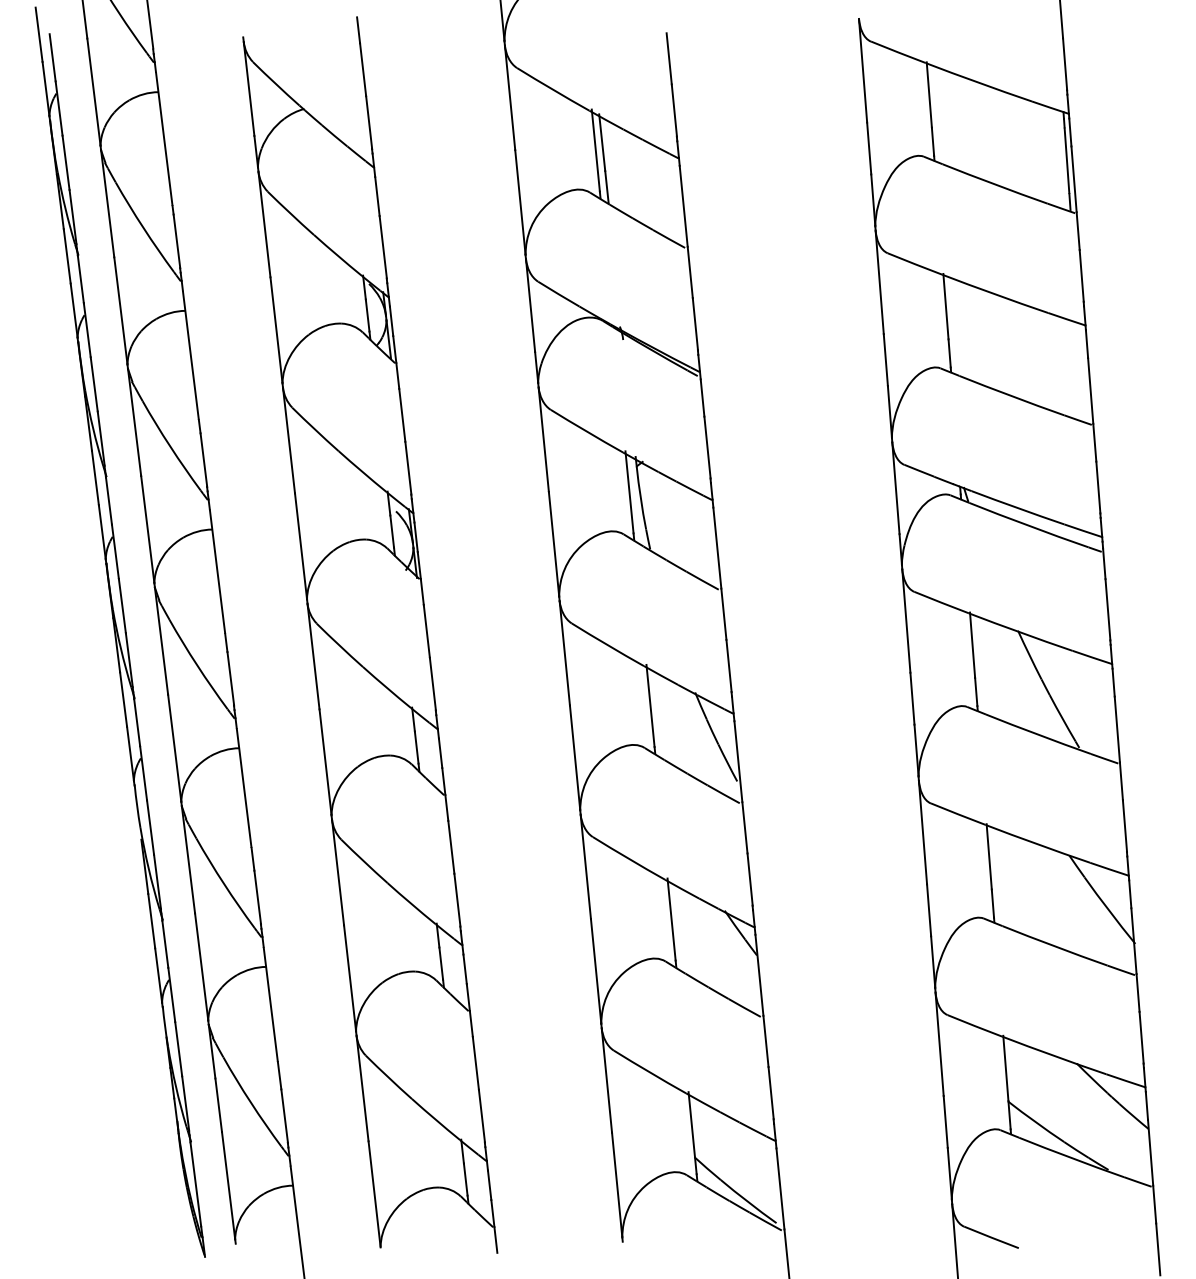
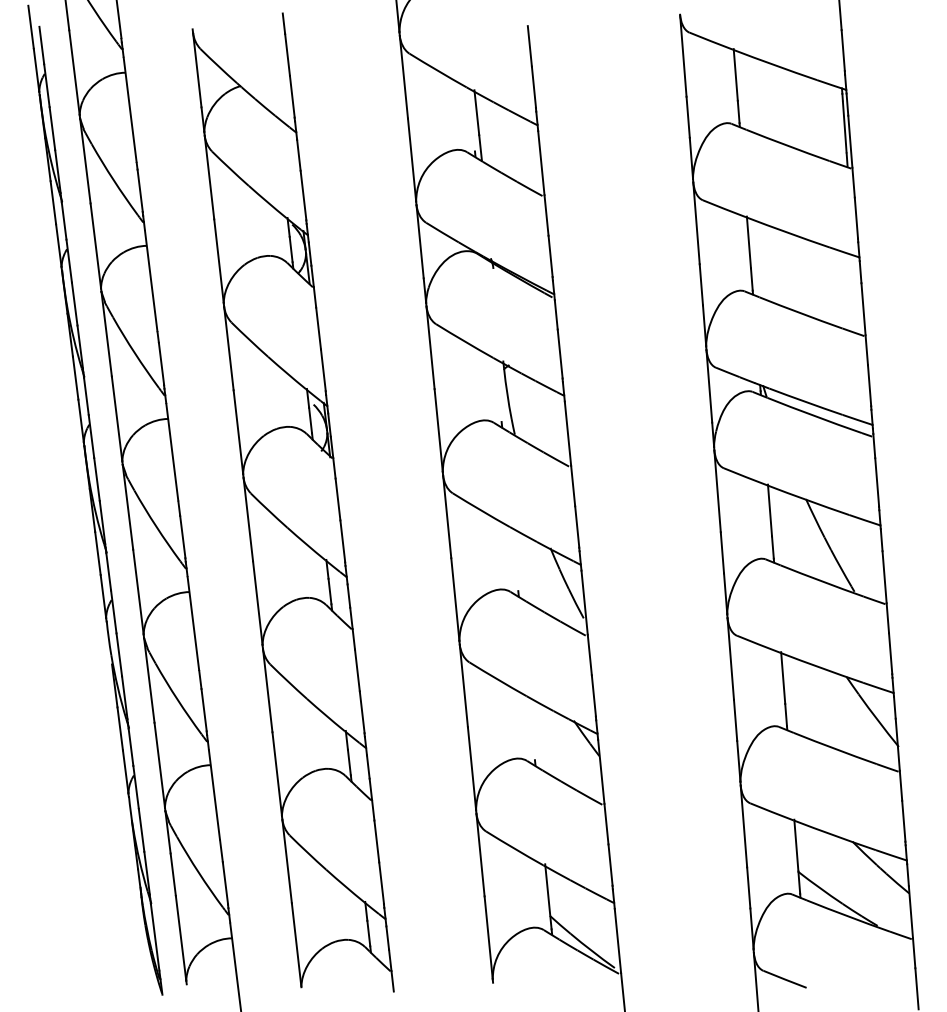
line: (595, 150) -> (471, 118), removed
line: (629, 492) -> (498, 389), removed
line: (650, 705) -> (515, 558), removed
line: (671, 919) -> (531, 727), removed

